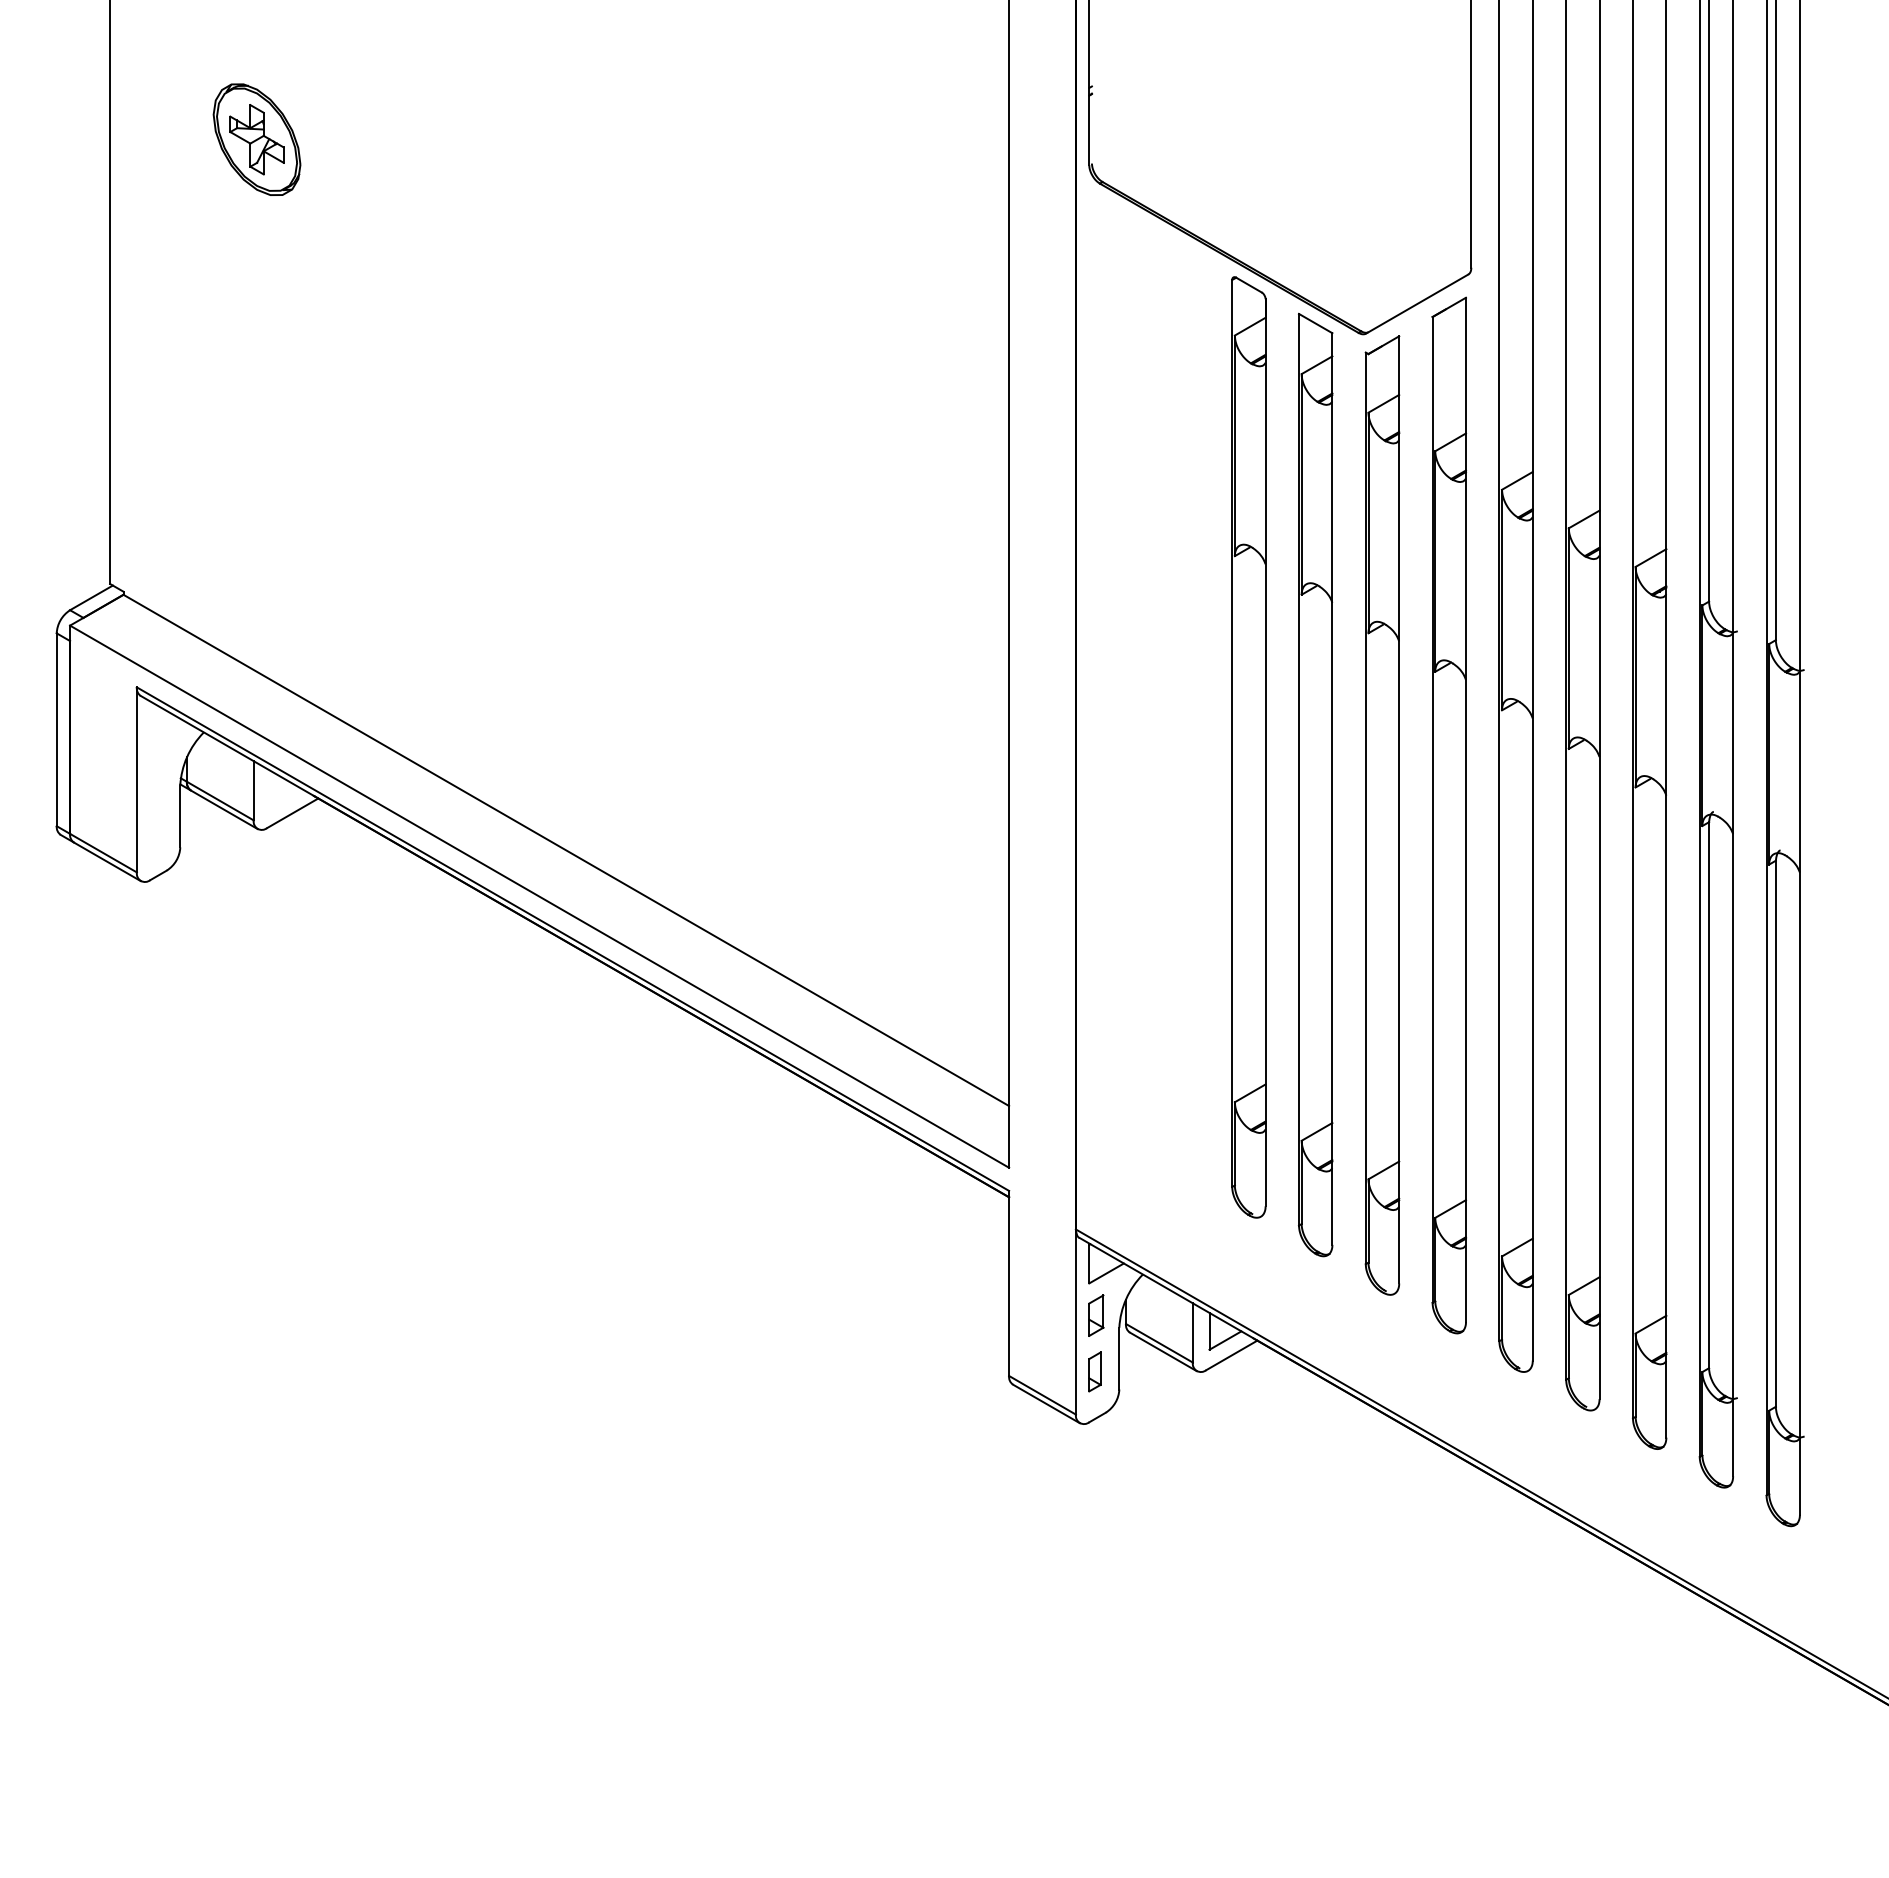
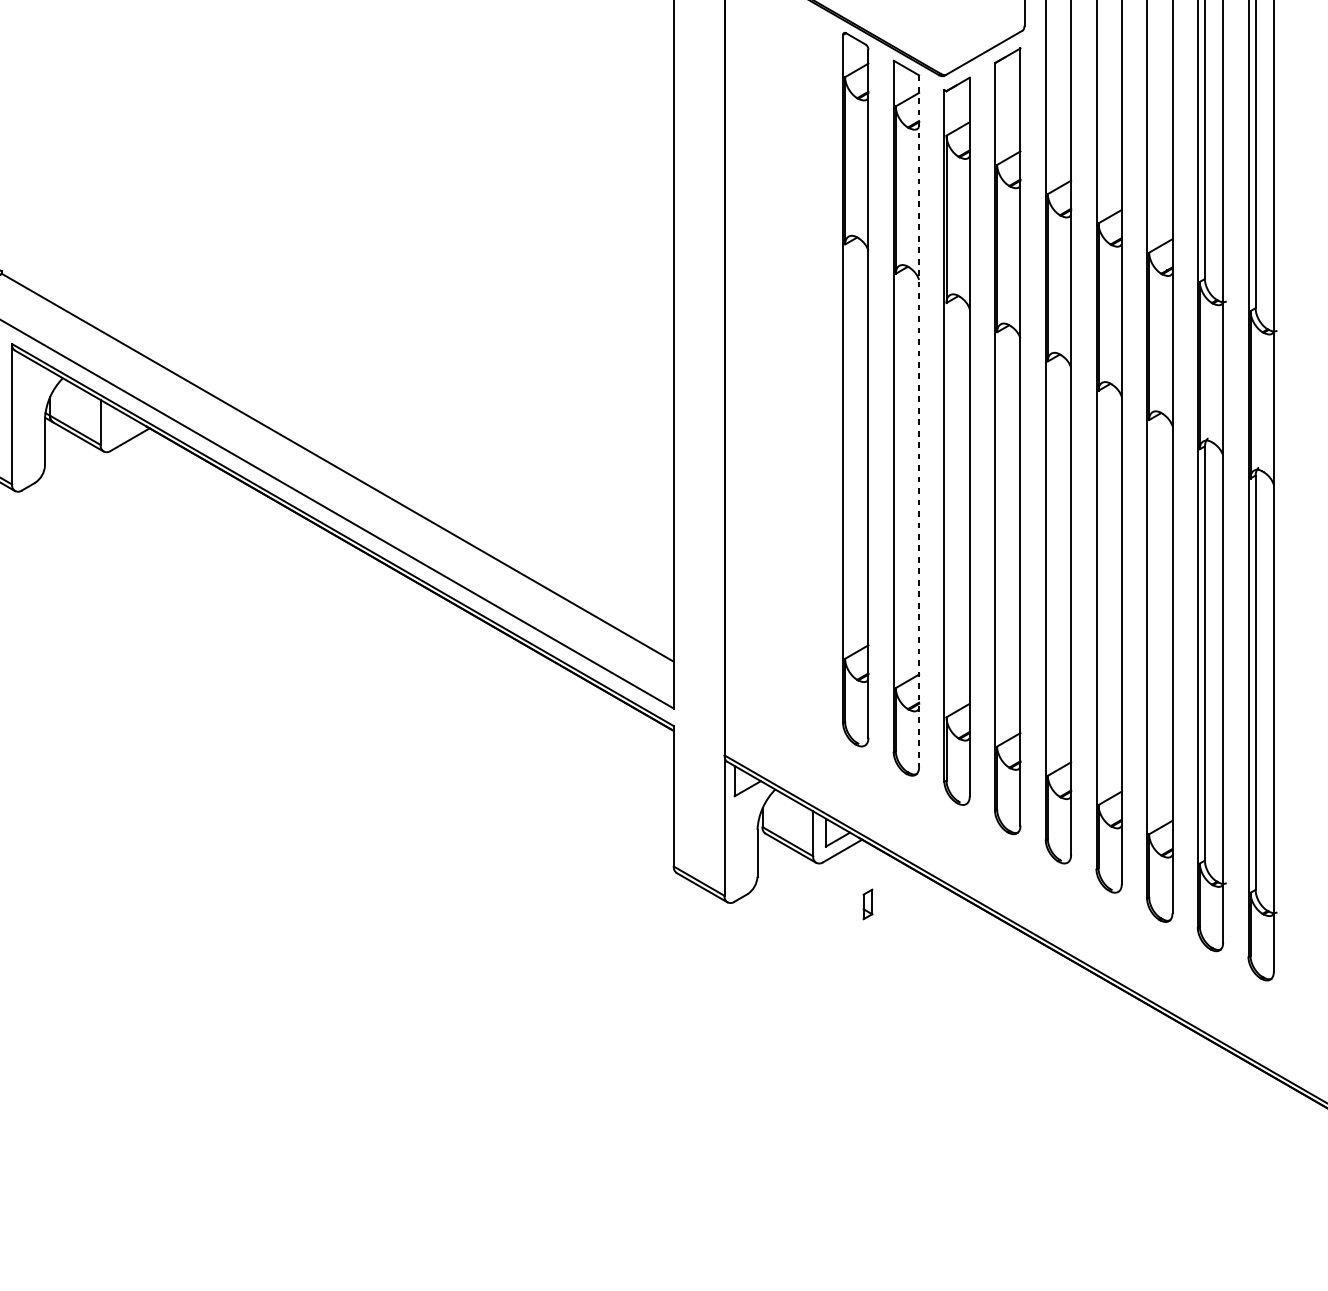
line: (1332, 789) -> (919, 421), solid -> dashed
part: (1096, 1315) -> (740, 820), removed
part: (1094, 1371) -> (867, 904), moved

